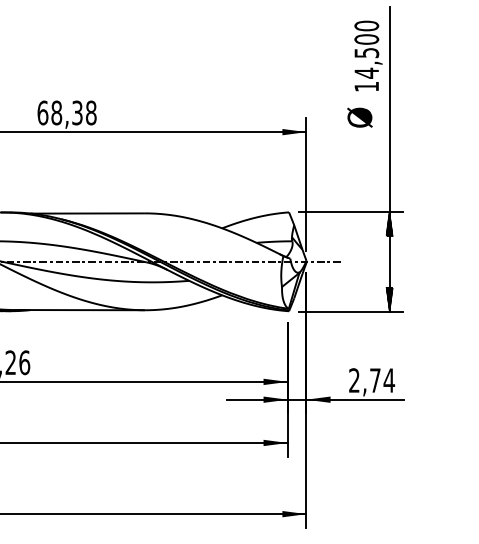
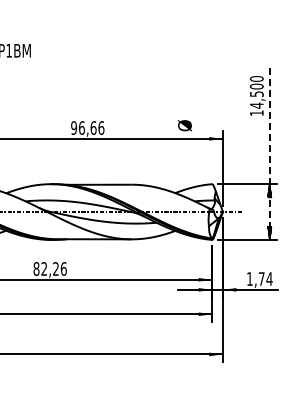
text: (66, 112) -> (87, 127), 68,38 -> 96,66
text: (359, 117) -> (184, 125), moved
line: (389, 159) -> (269, 154), solid -> dashed
text: (353, 379) -> (249, 278), 2,74 -> 1,74

